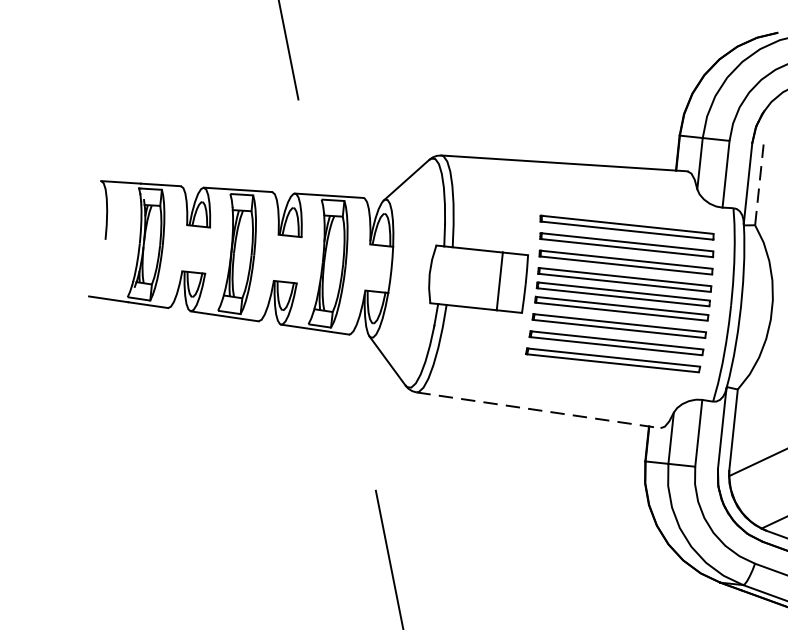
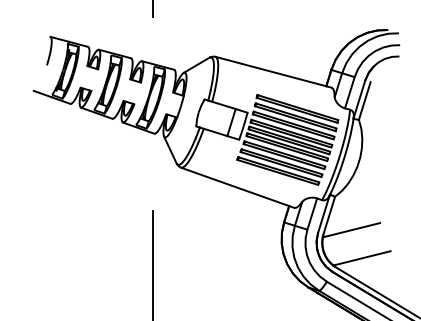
line: (759, 185) -> (364, 101), dashed -> solid
line: (540, 411) -> (238, 188), dashed -> solid

